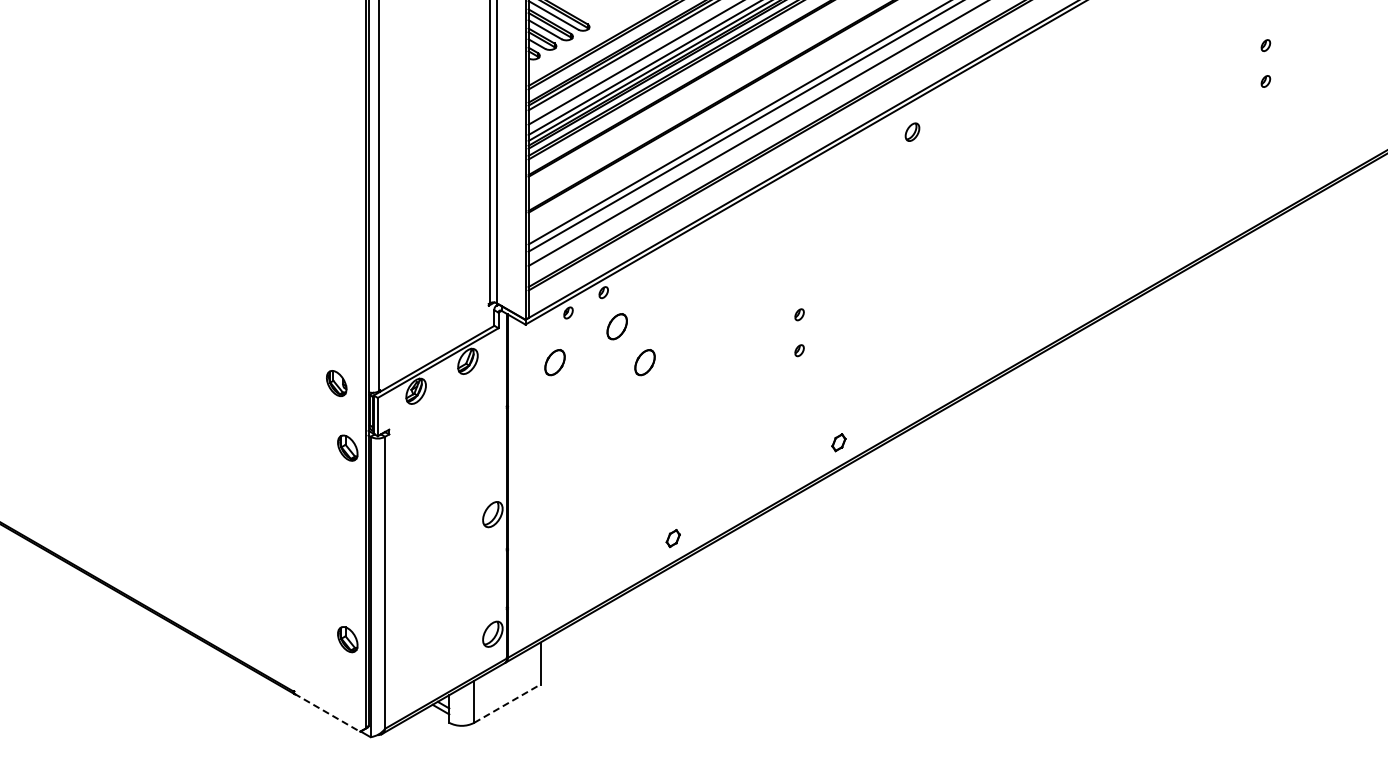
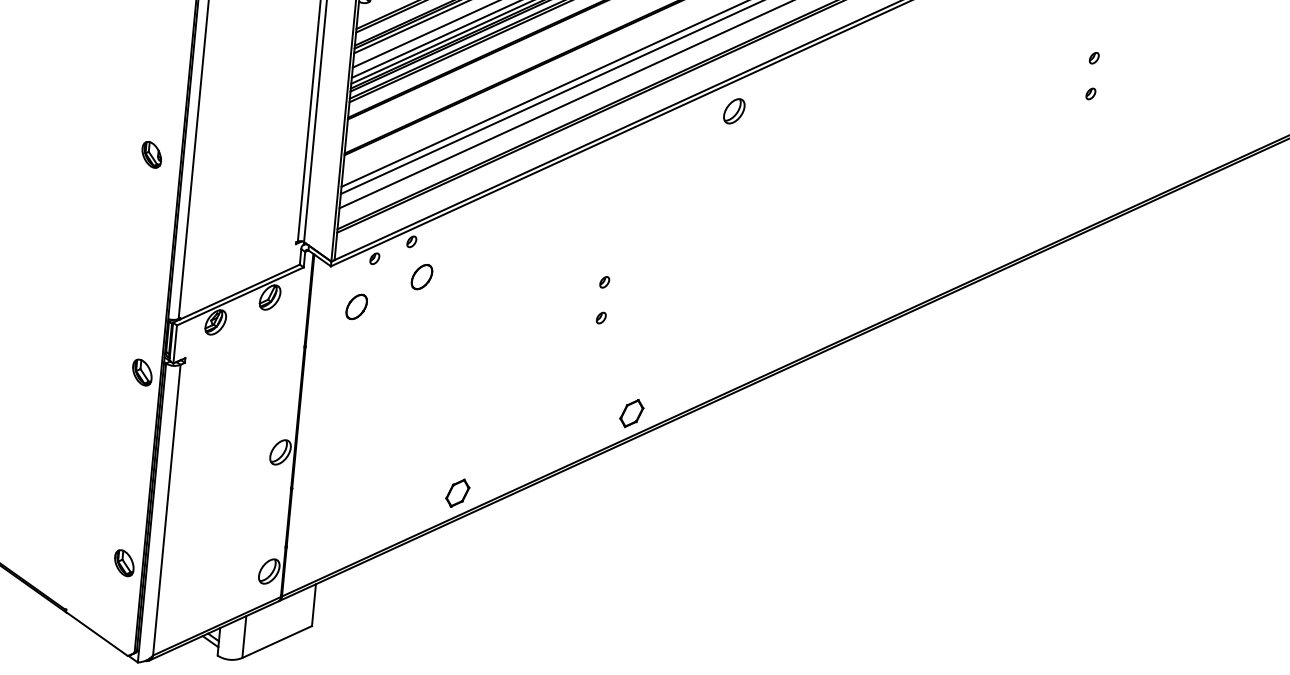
part: (912, 131) -> (734, 110), size x1.43
part: (644, 362) -> (445, 315), removed
part: (336, 383) -> (151, 154), moved
part: (838, 442) -> (631, 413), size x1.67
part: (673, 538) -> (458, 493), size x1.67
line: (507, 703) -> (277, 641), dashed -> solid
line: (326, 712) -> (96, 633), dashed -> solid

